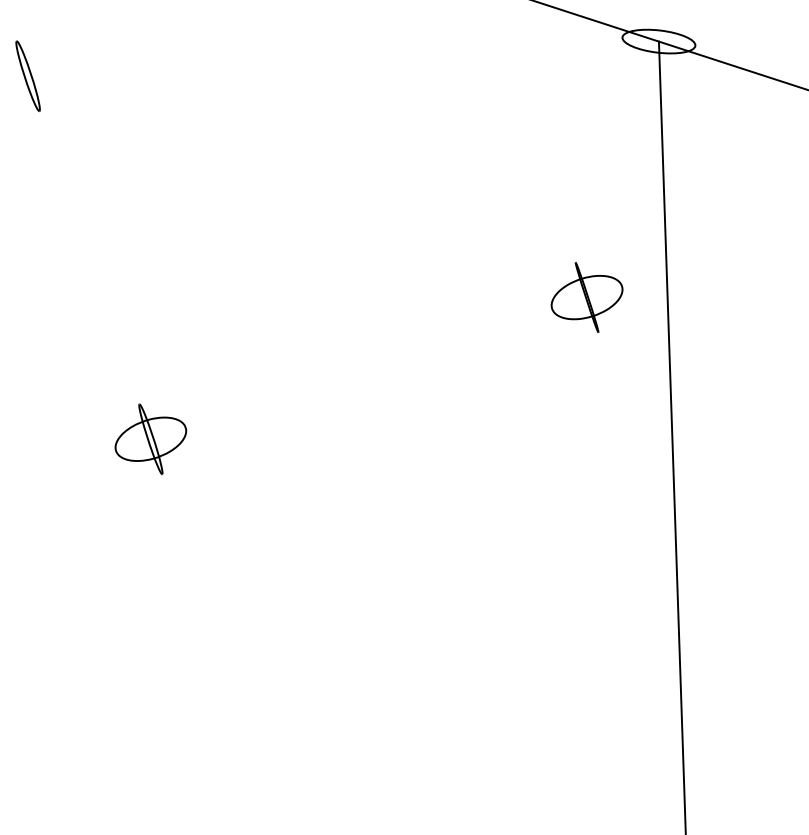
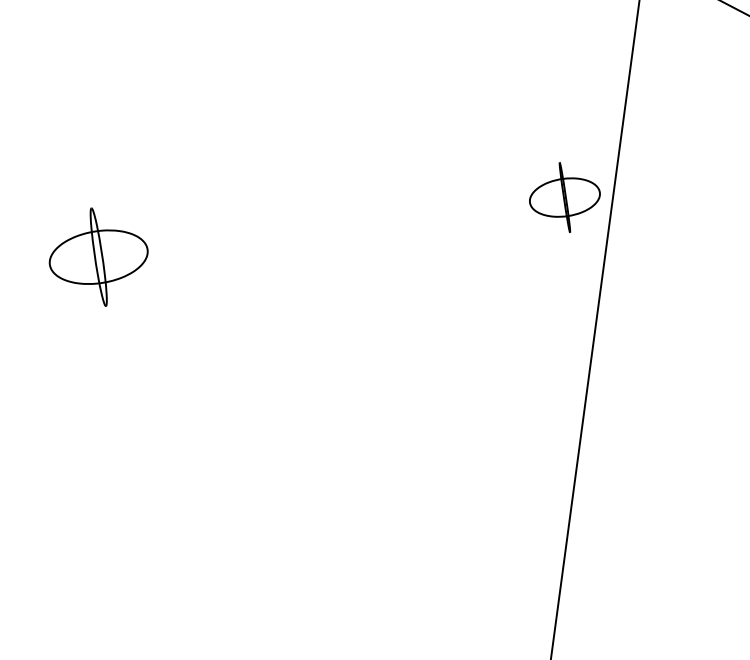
part: (586, 297) -> (564, 197), moved
part: (150, 438) -> (98, 256), size x1.4

